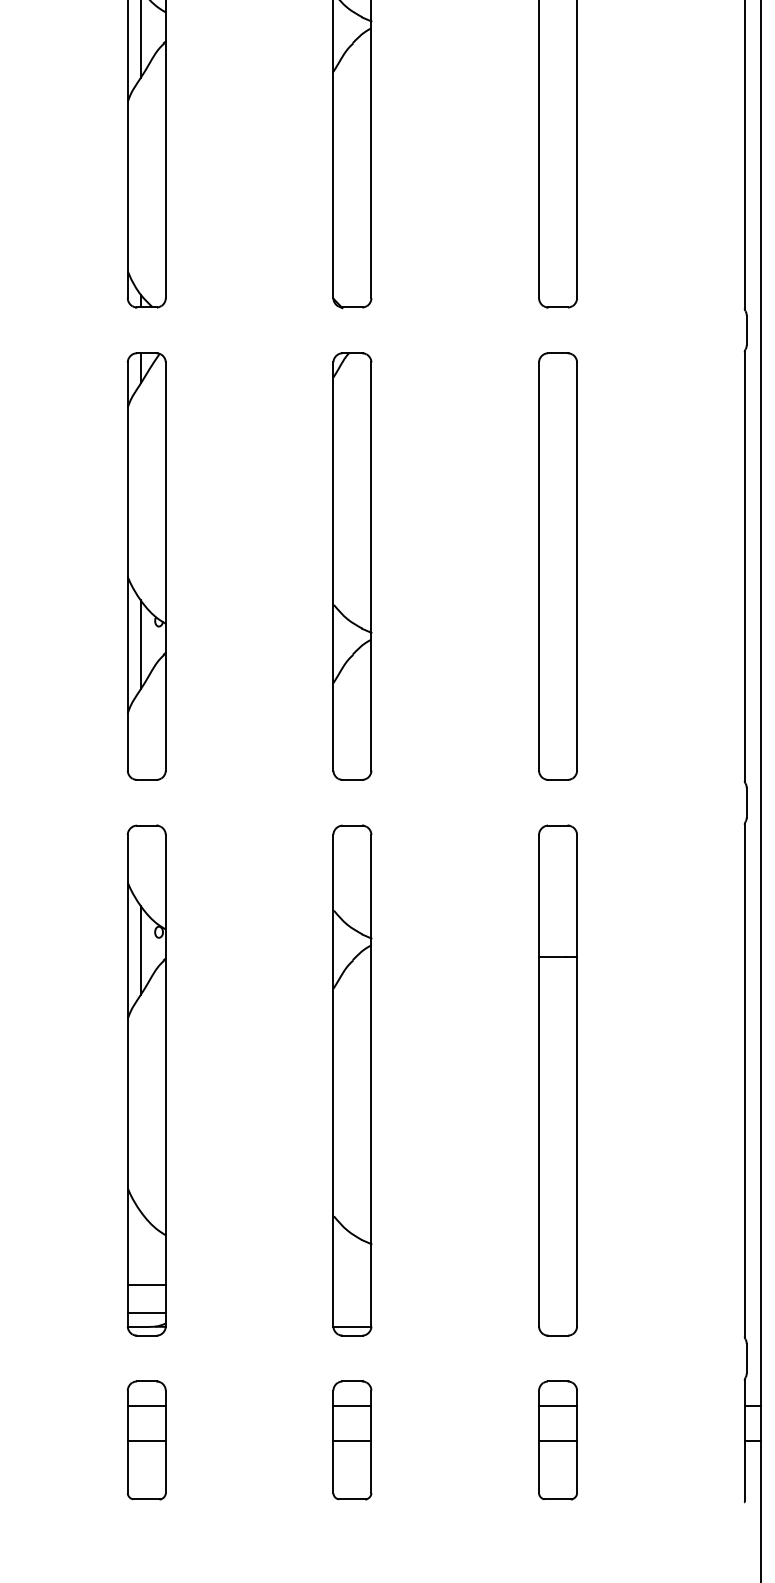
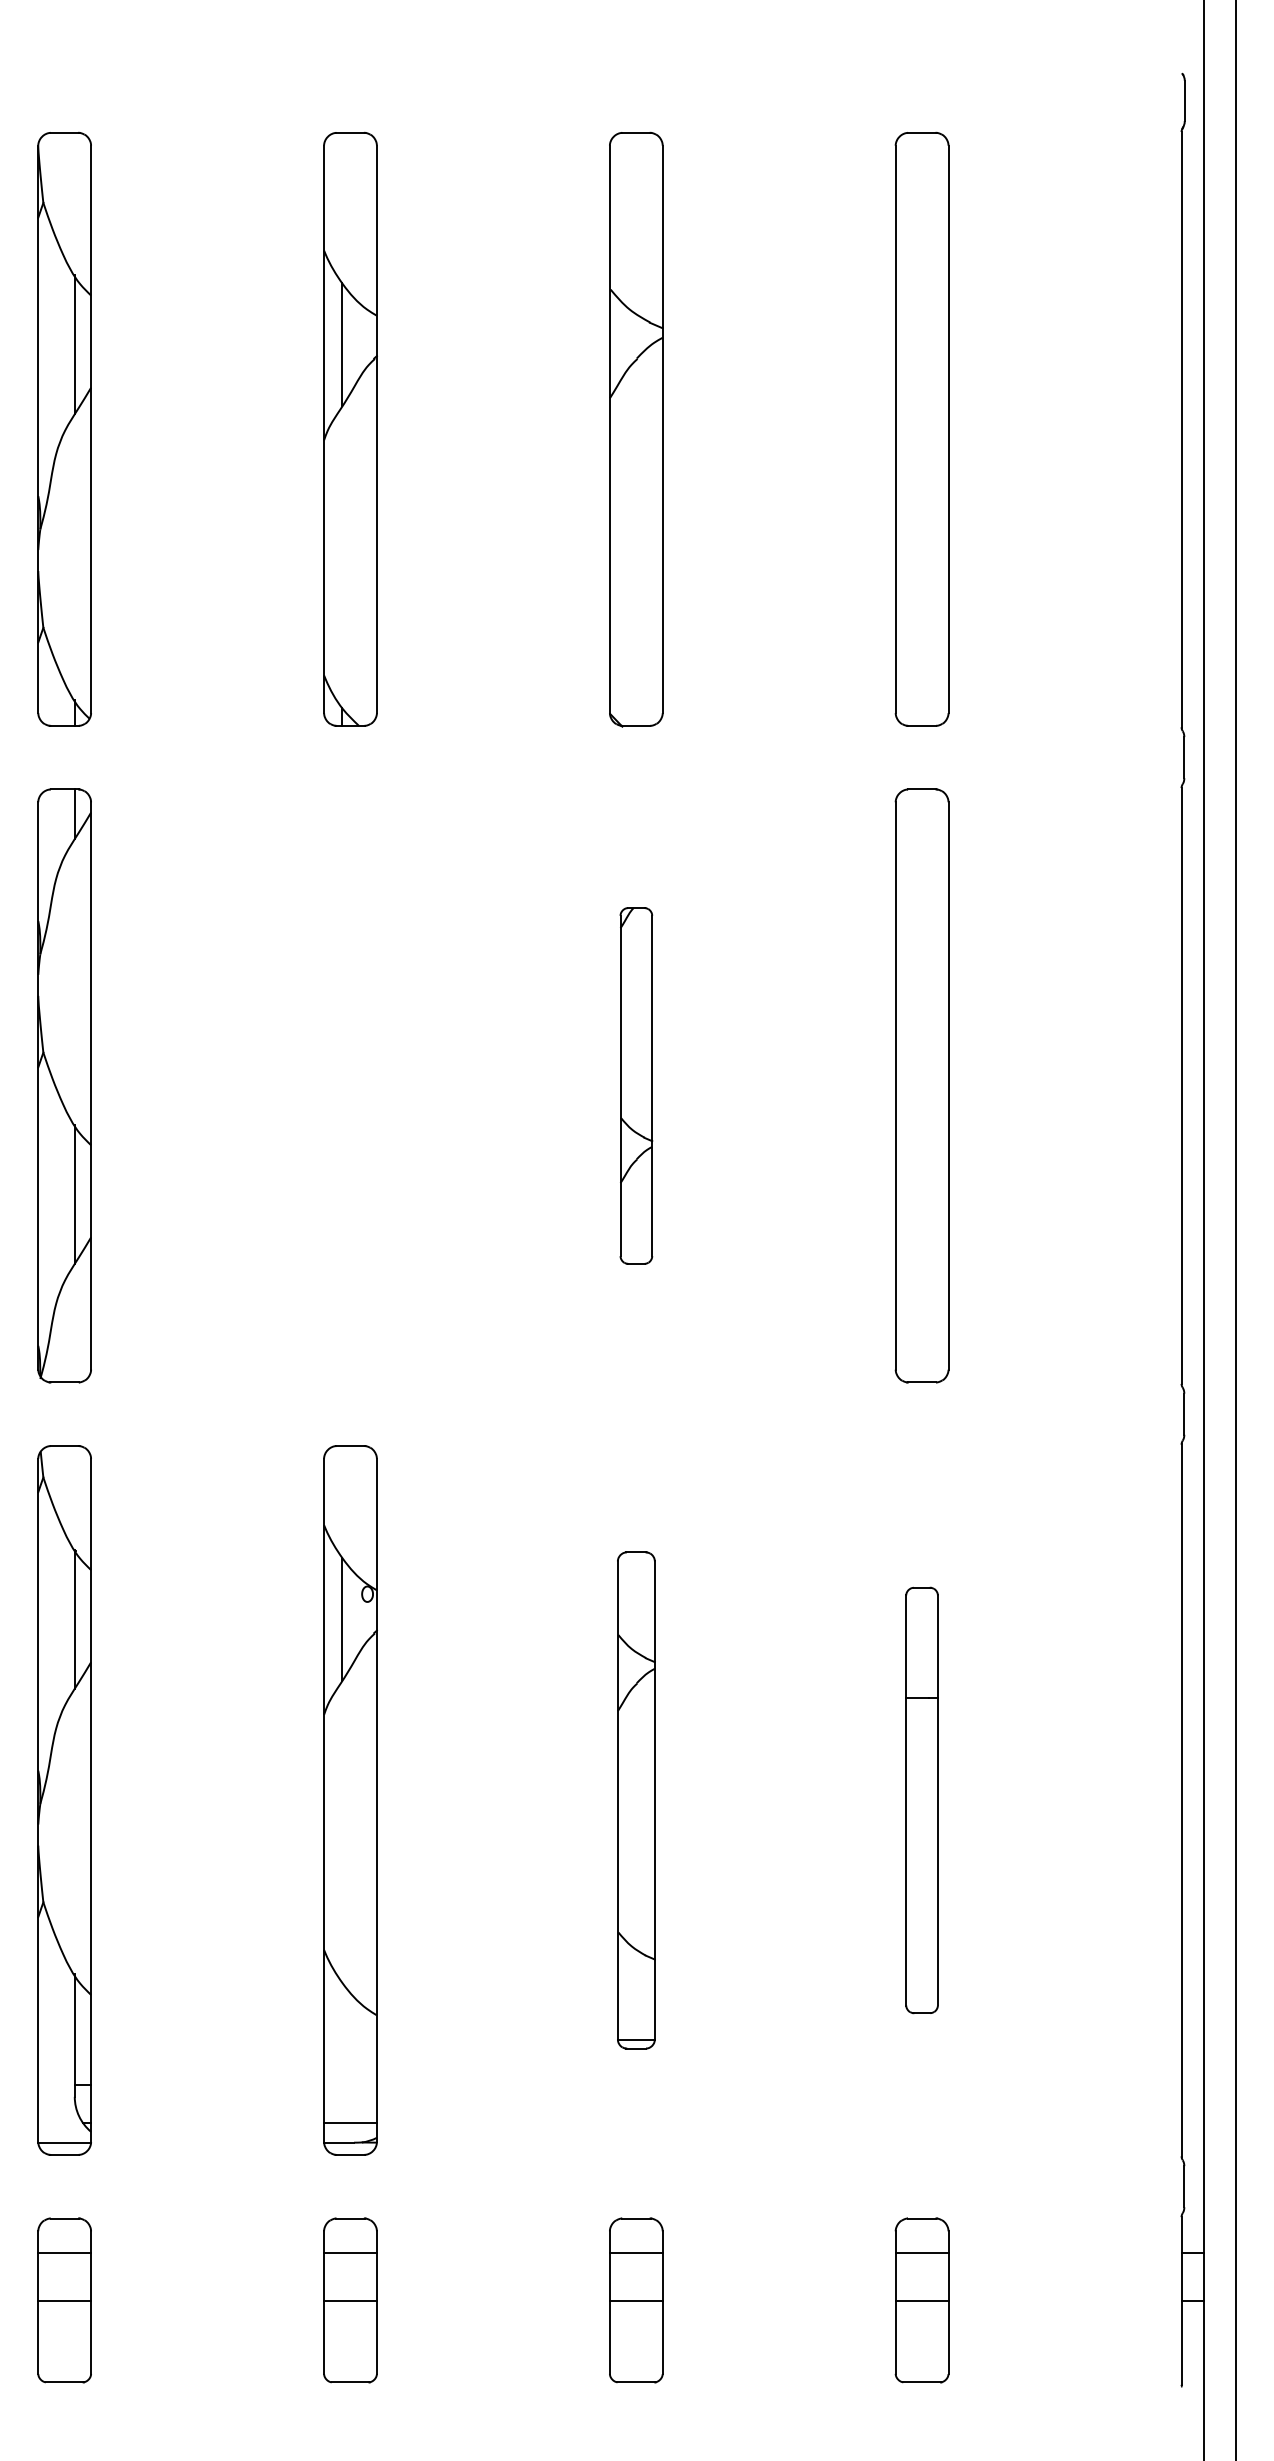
part: (146, 566) -> (350, 1085), removed
part: (352, 566) -> (636, 1085), size x0.6
part: (352, 1080) -> (636, 1800), size x0.7
part: (557, 1080) -> (921, 1800), size x0.6
line: (146, 1285) -> (350, 2084), removed

